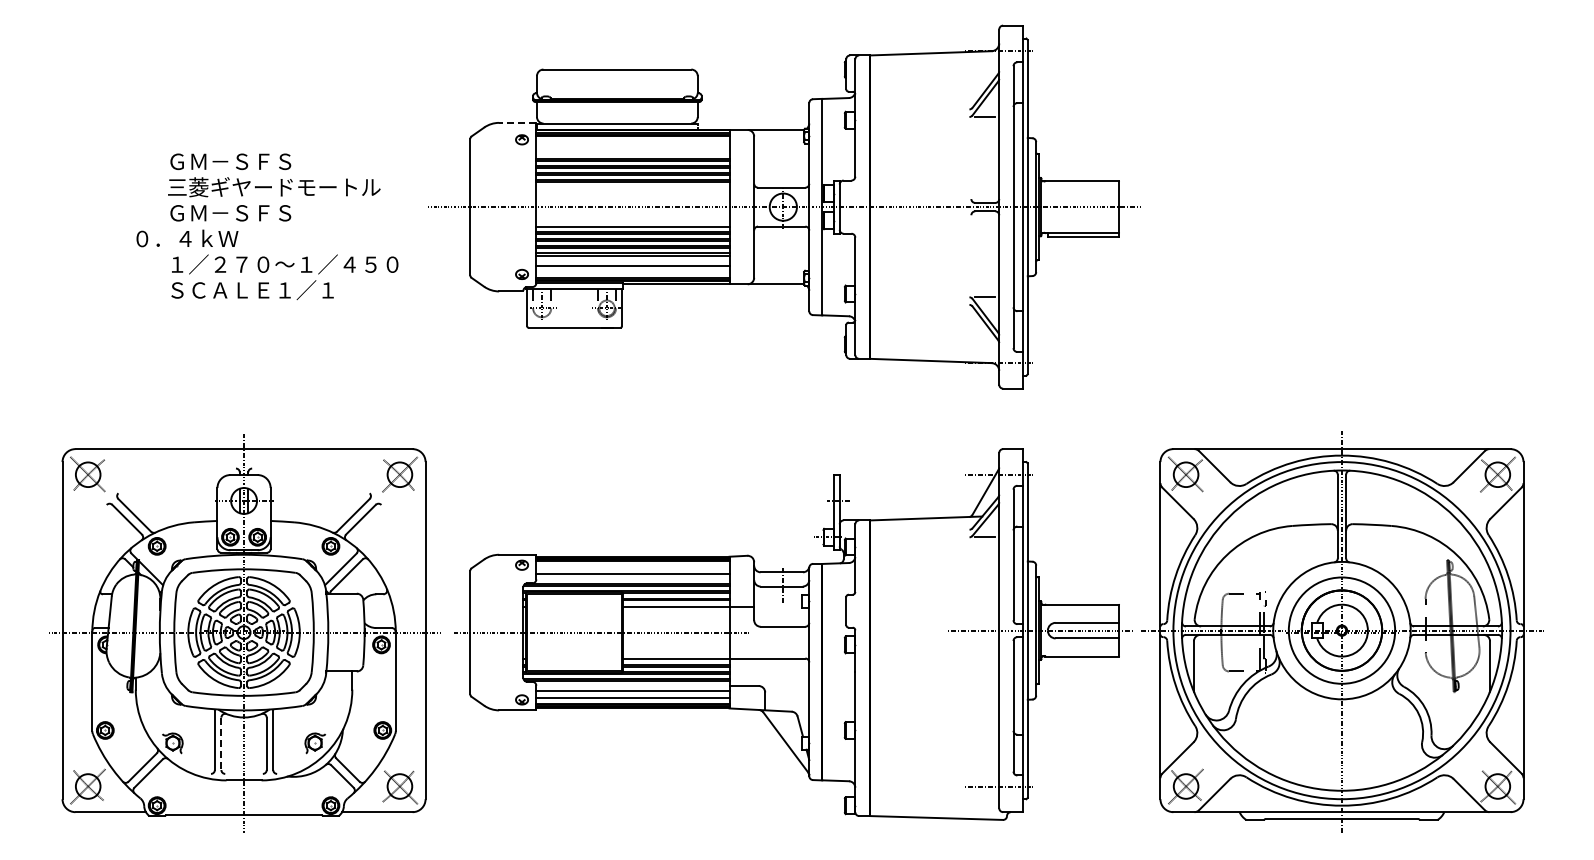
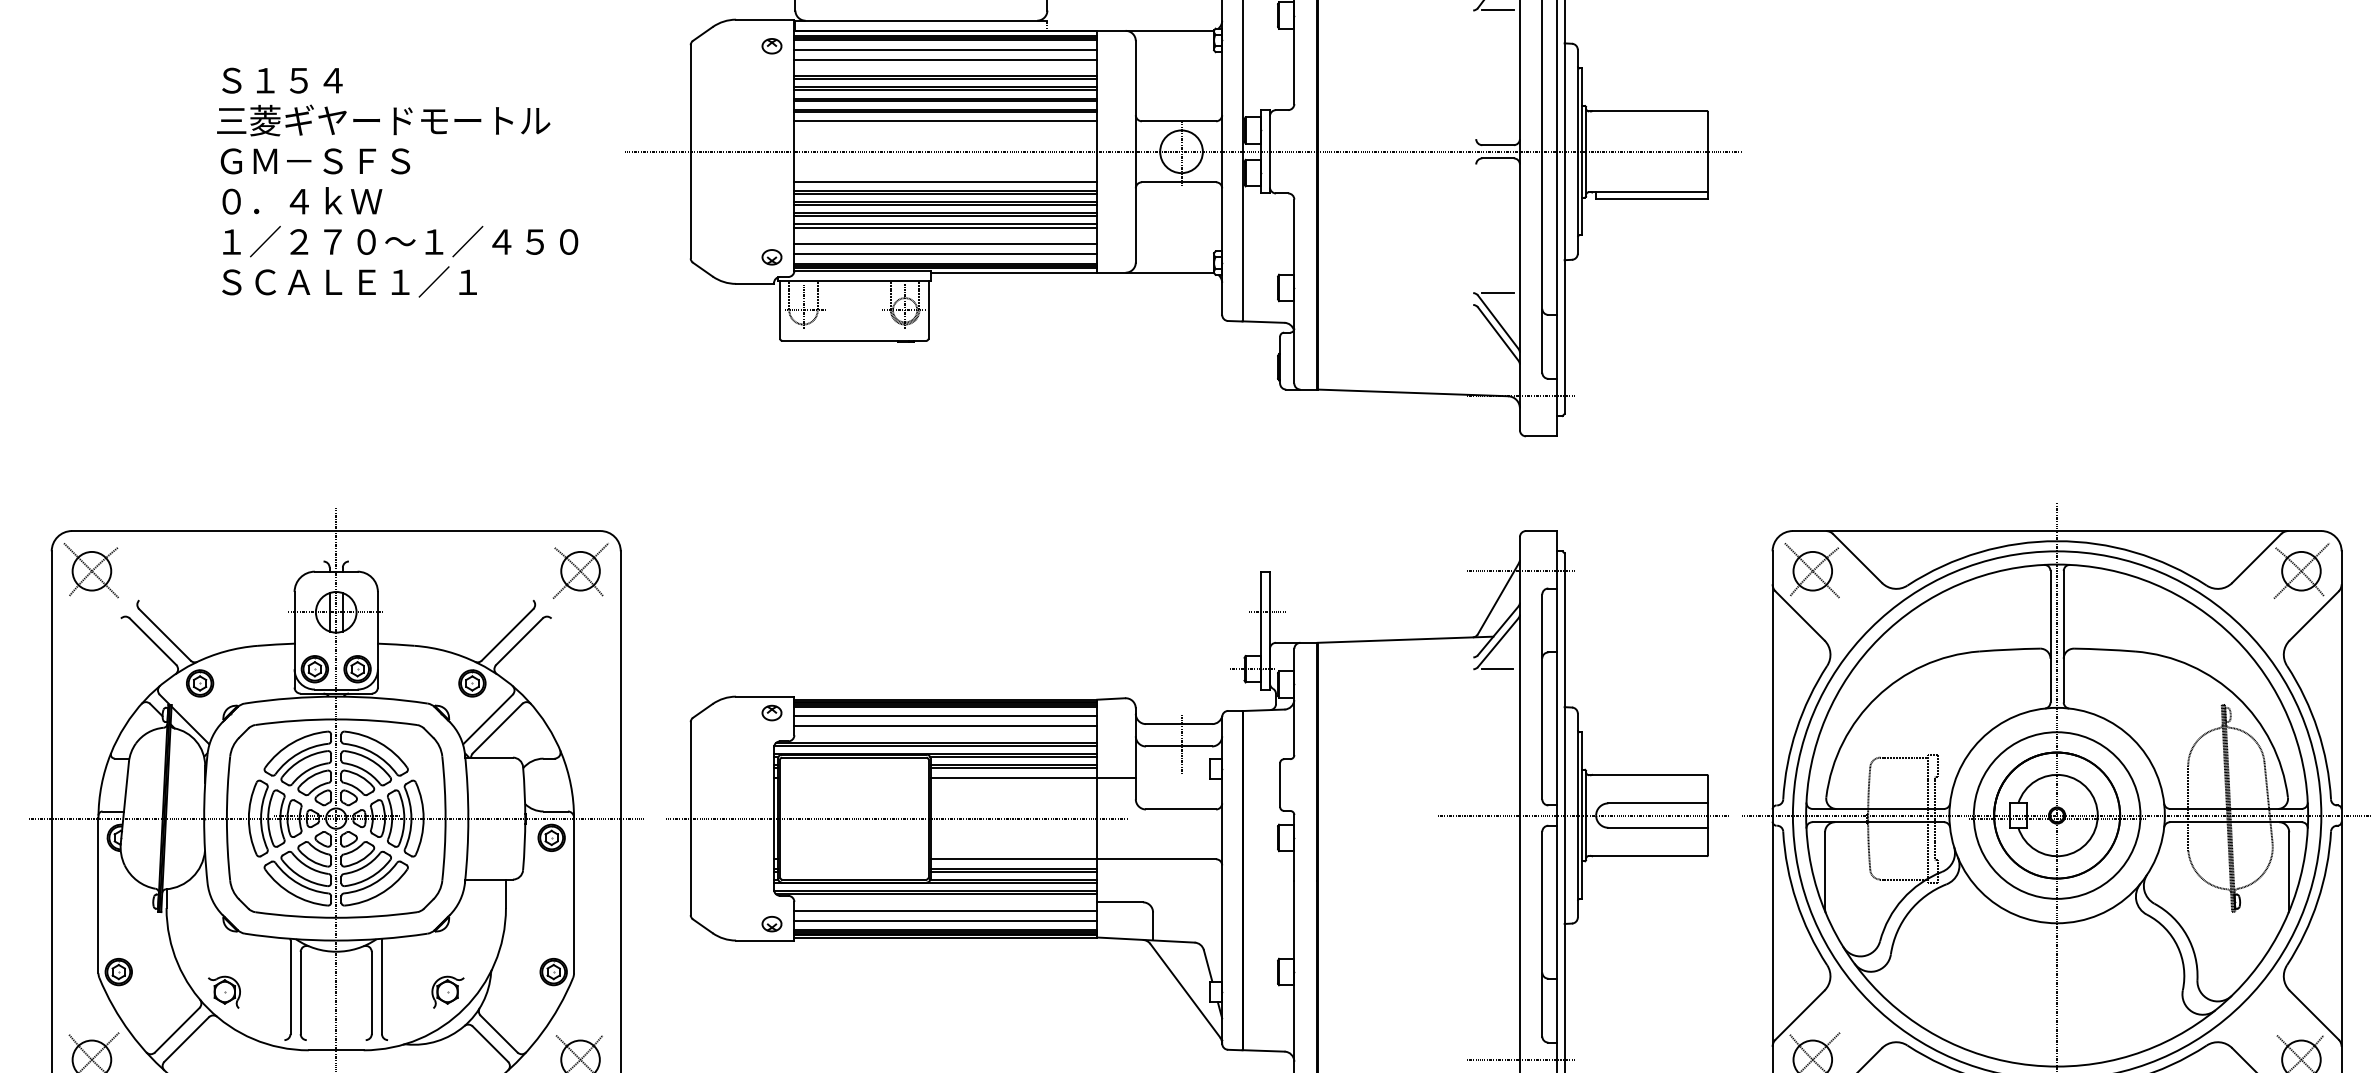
line: (517, 122) -> (764, 19), dashed -> solid
line: (632, 141) -> (945, 48), added
line: (632, 148) -> (945, 59), added
text: (230, 161) -> (314, 80), ＧＭ－ＳＦＳ -> Ｓ１５４
line: (632, 187) -> (945, 120), added
text: (187, 238) -> (302, 200), moved
line: (632, 272) -> (945, 254), added
line: (632, 567) -> (945, 716), added
line: (221, 744) -> (300, 994), dashed -> solid

